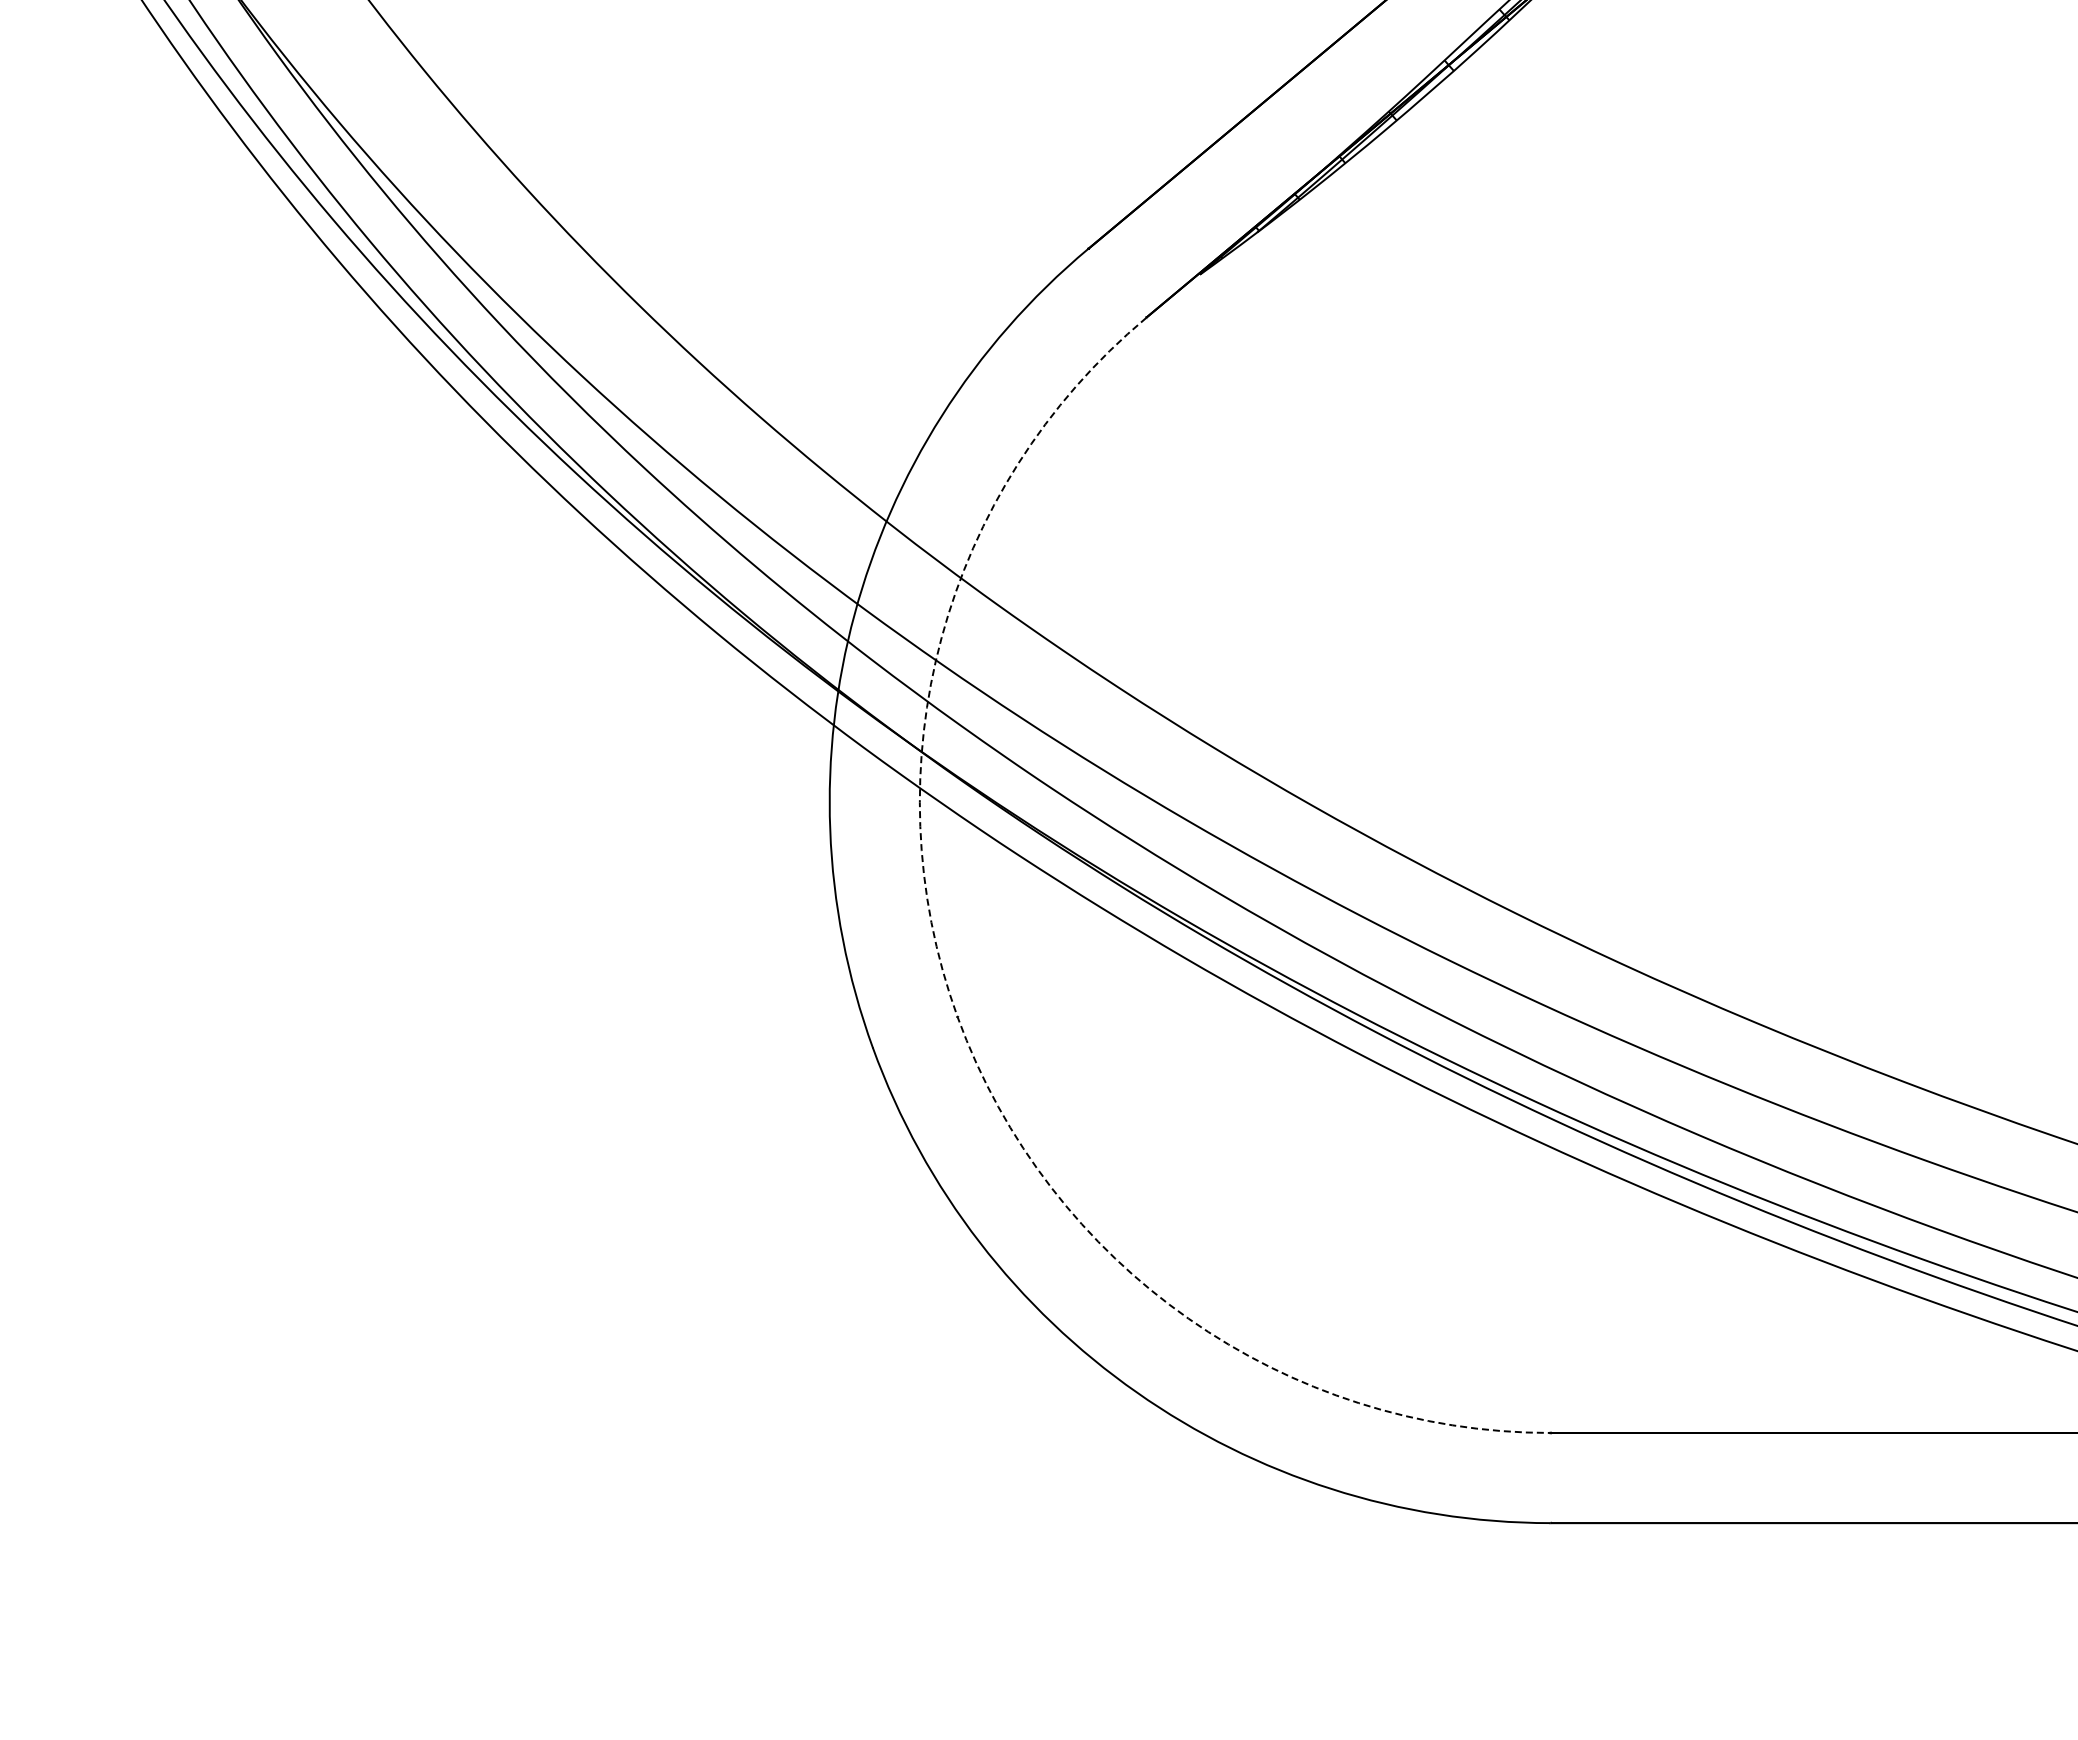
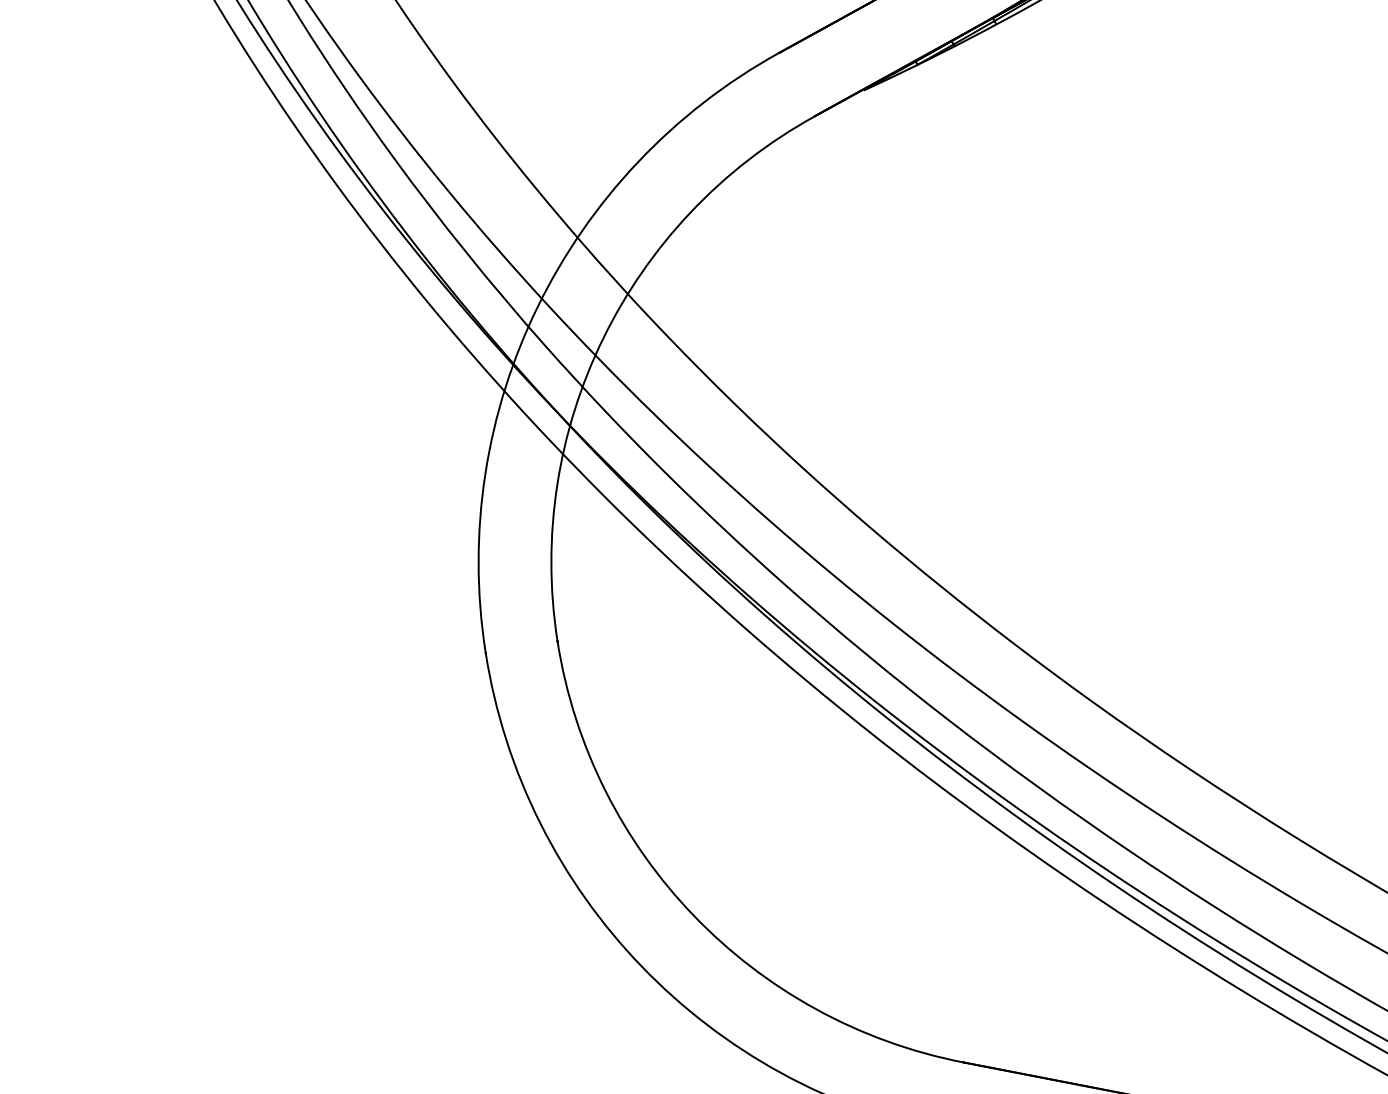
arc: (957, 1017) -> (557, 641), dashed -> solid

